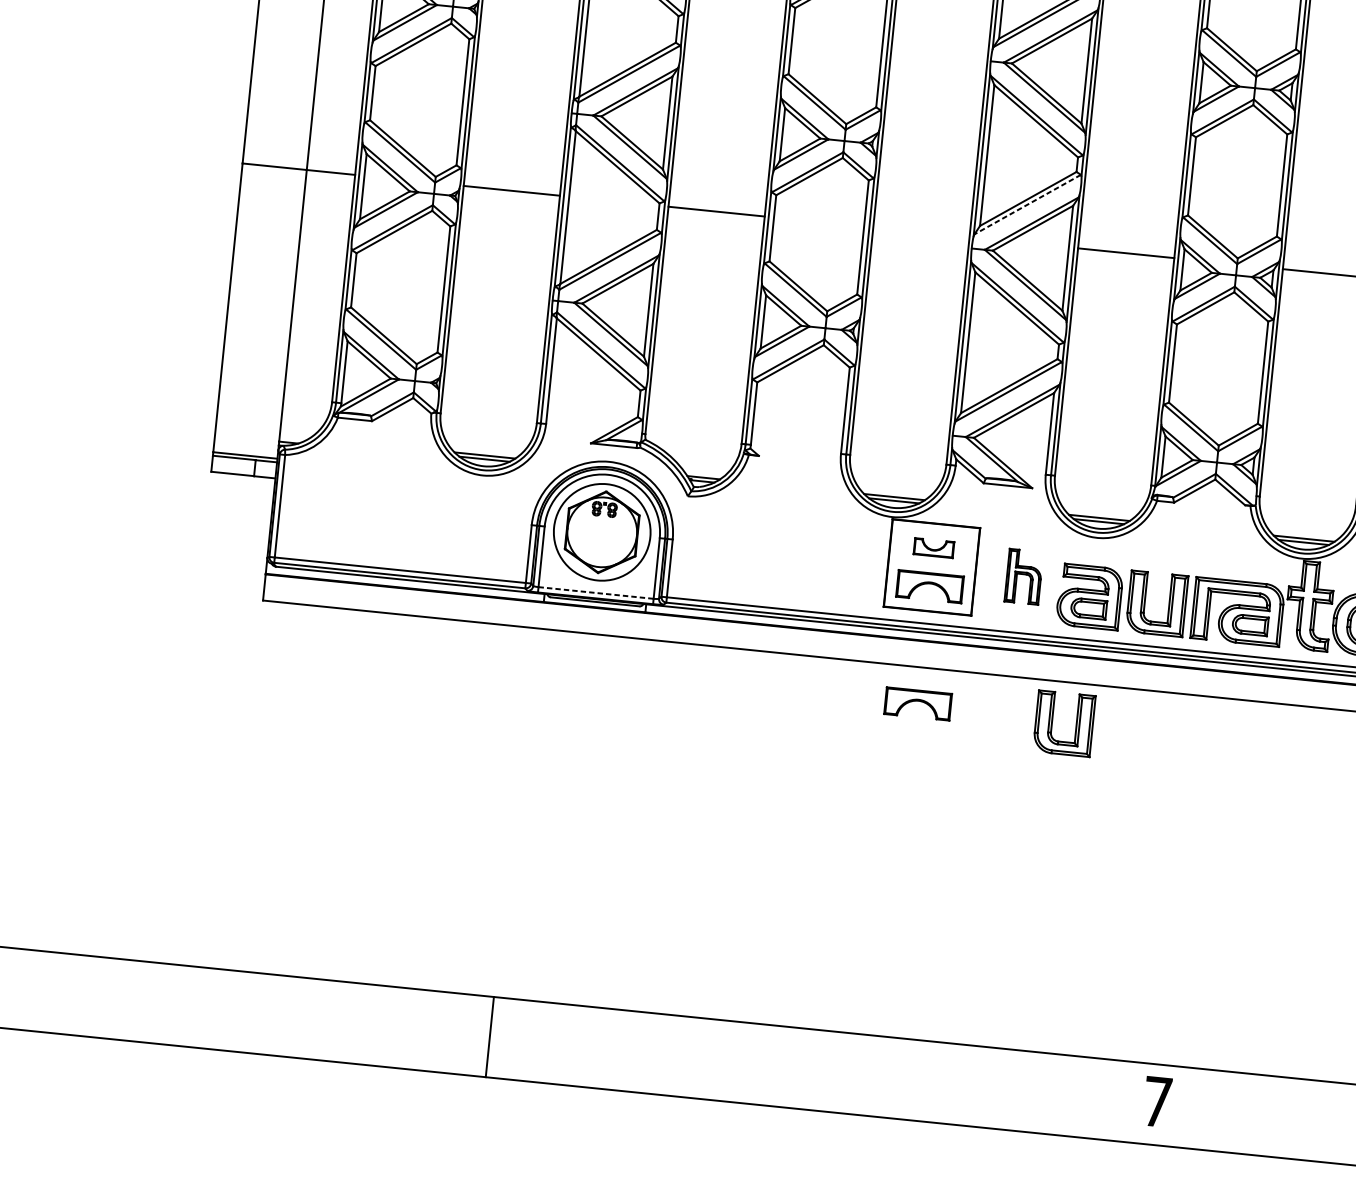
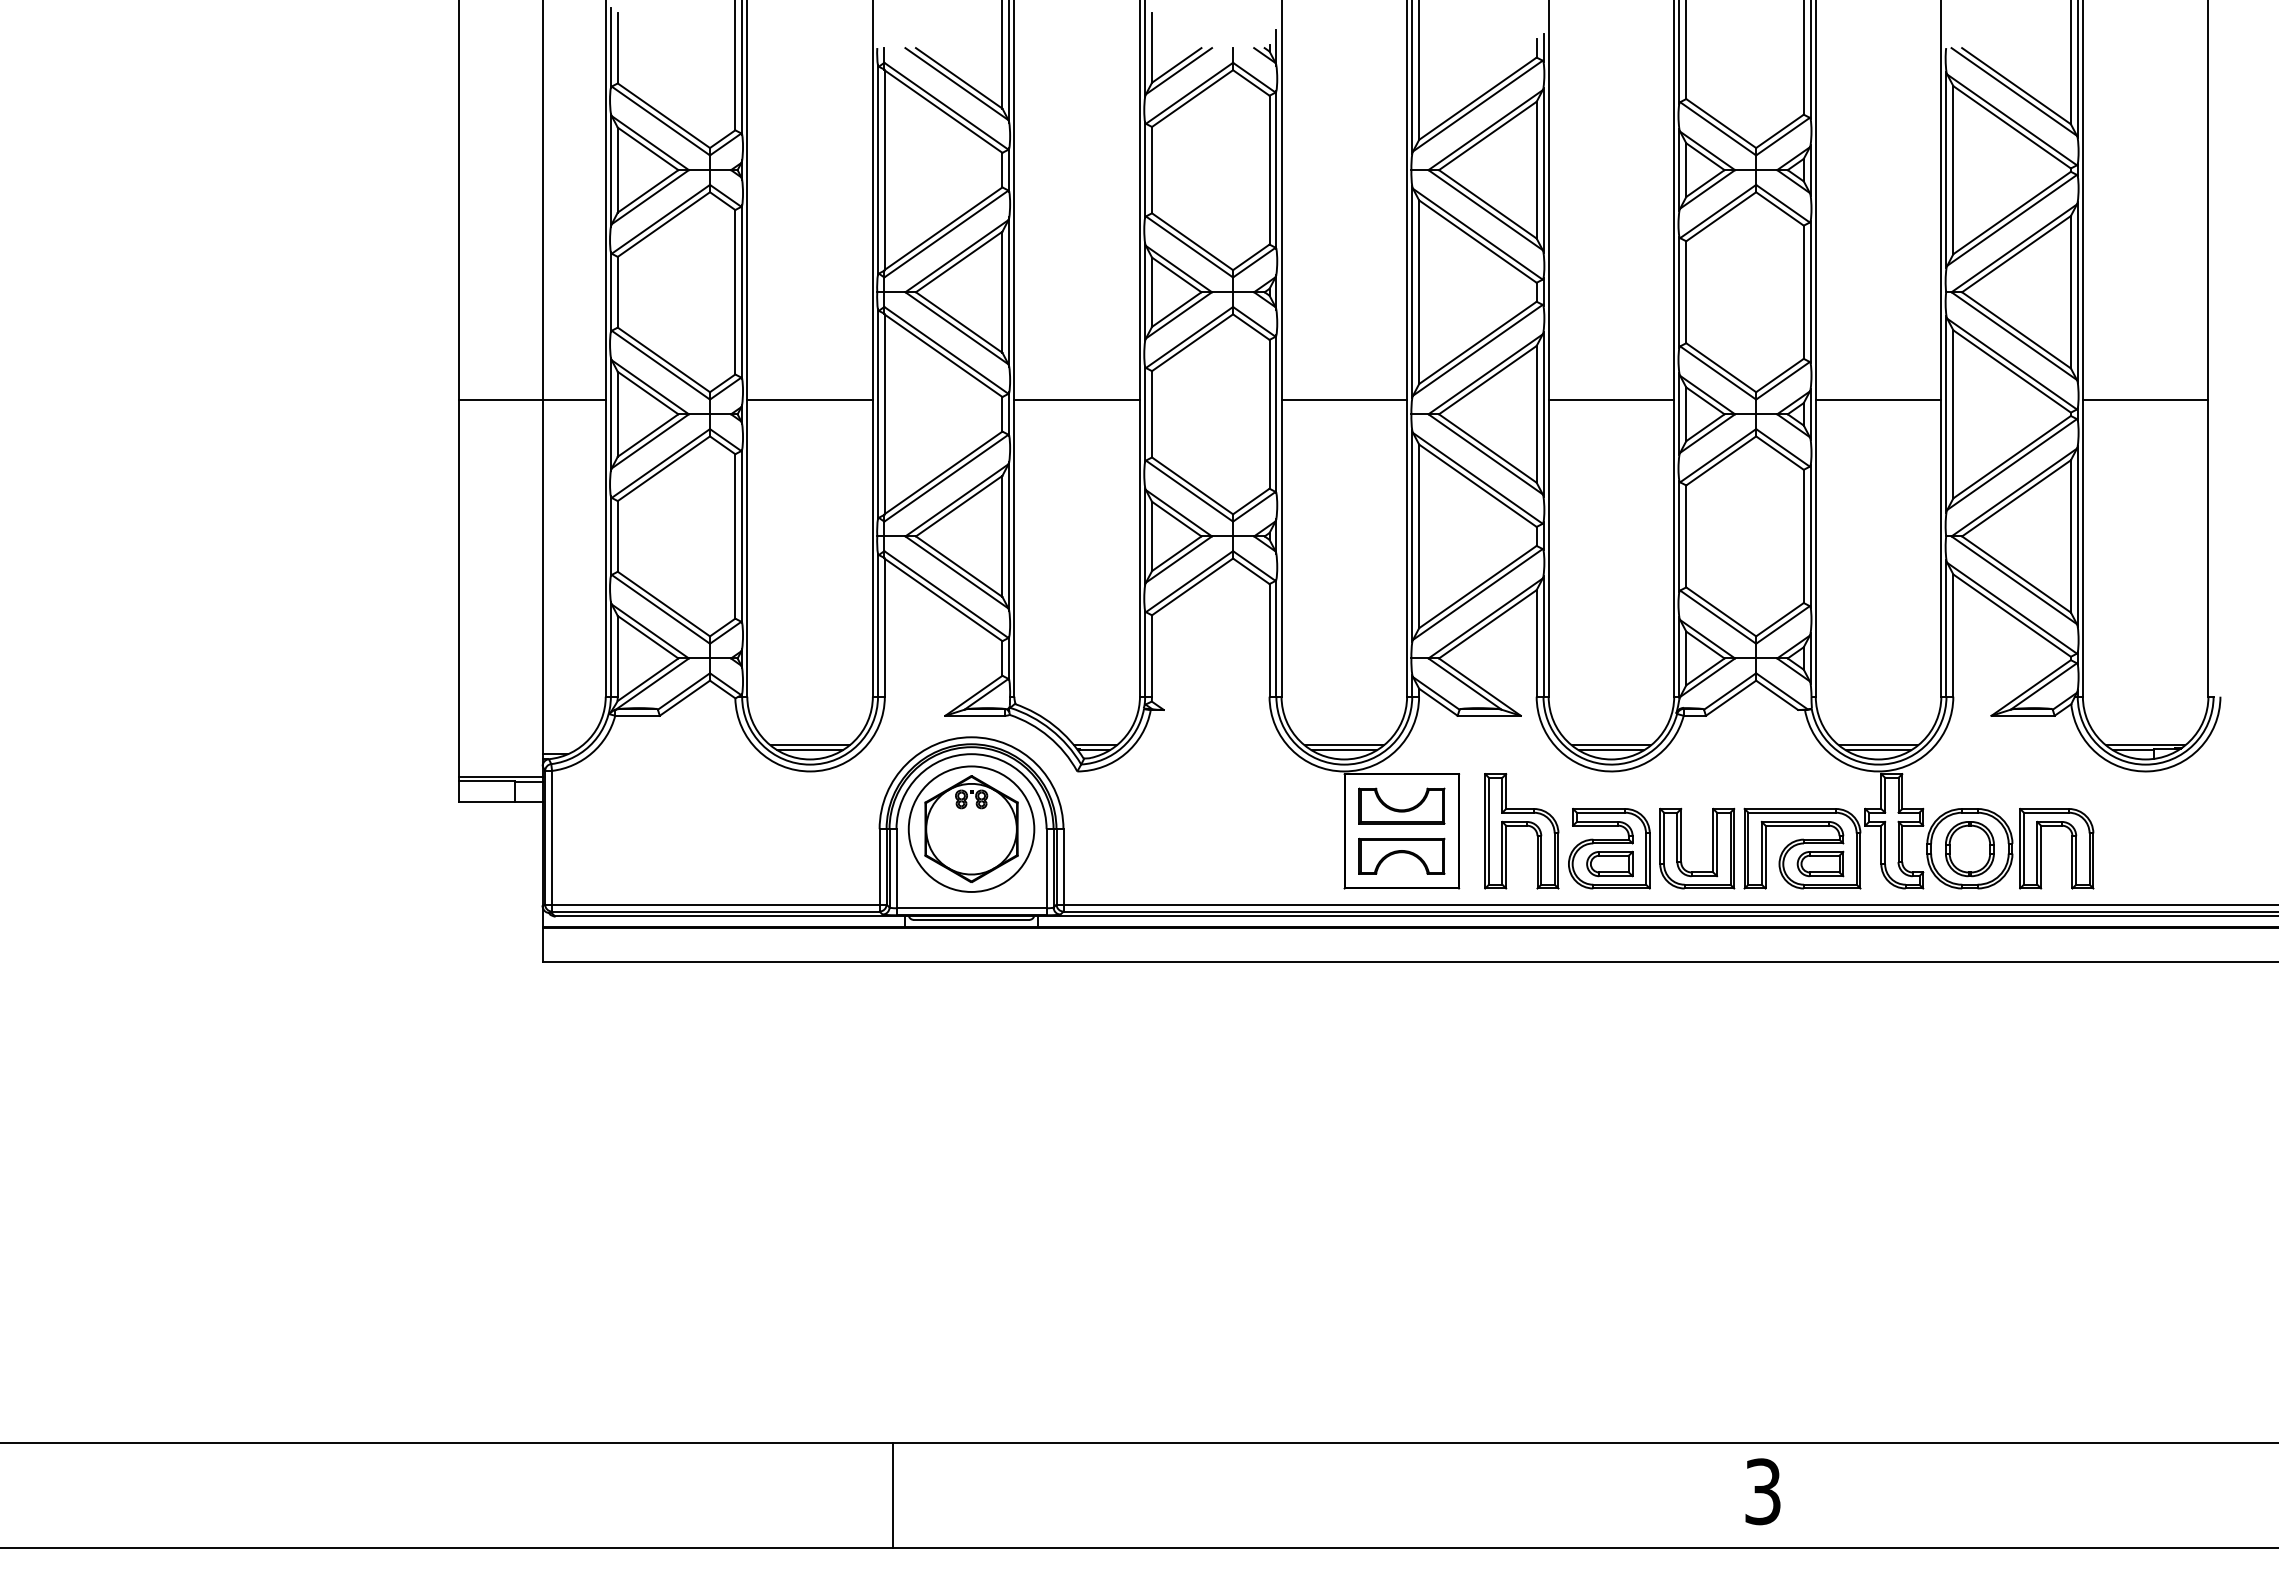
line: (1027, 204) -> (1477, 350), dashed -> solid
line: (921, 232) -> (1344, 400), added
part: (933, 547) -> (1401, 805), size x1.67
part: (1023, 576) -> (1521, 831), size x1.67
line: (596, 593) -> (972, 908), dashed -> solid
part: (917, 703) -> (1401, 1008), removed
part: (1076, 724) -> (1608, 1015), removed
text: (1157, 1101) -> (1762, 1491), 7 -> 3

